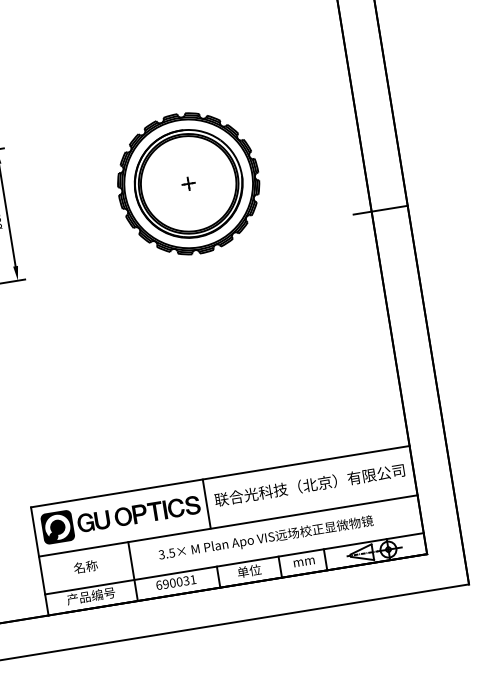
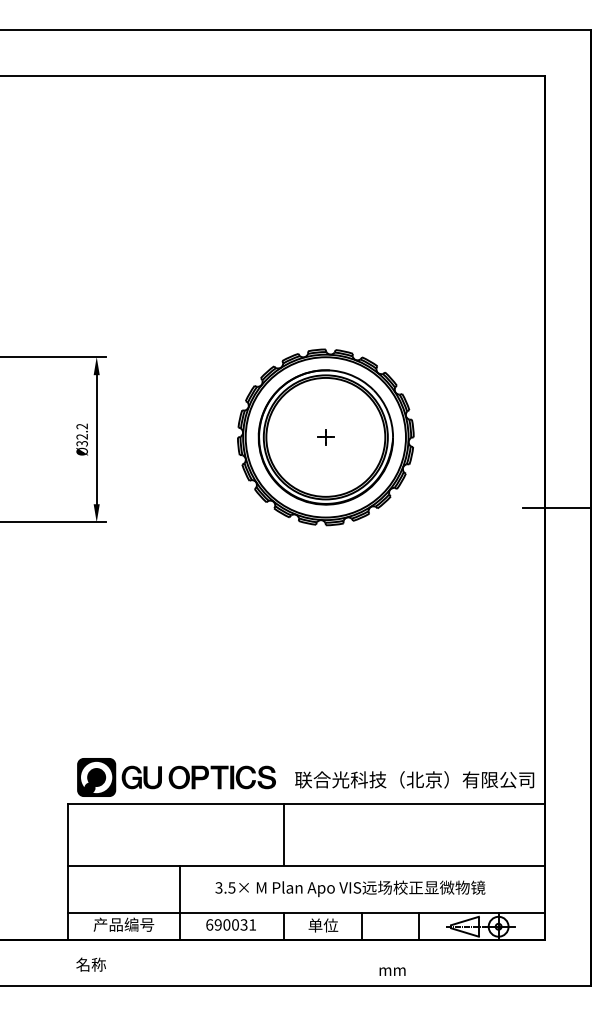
text: (309, 484) -> (414, 779), moved
part: (121, 517) -> (176, 777), moved
text: (304, 562) -> (392, 971), moved
text: (85, 566) -> (90, 964), moved

